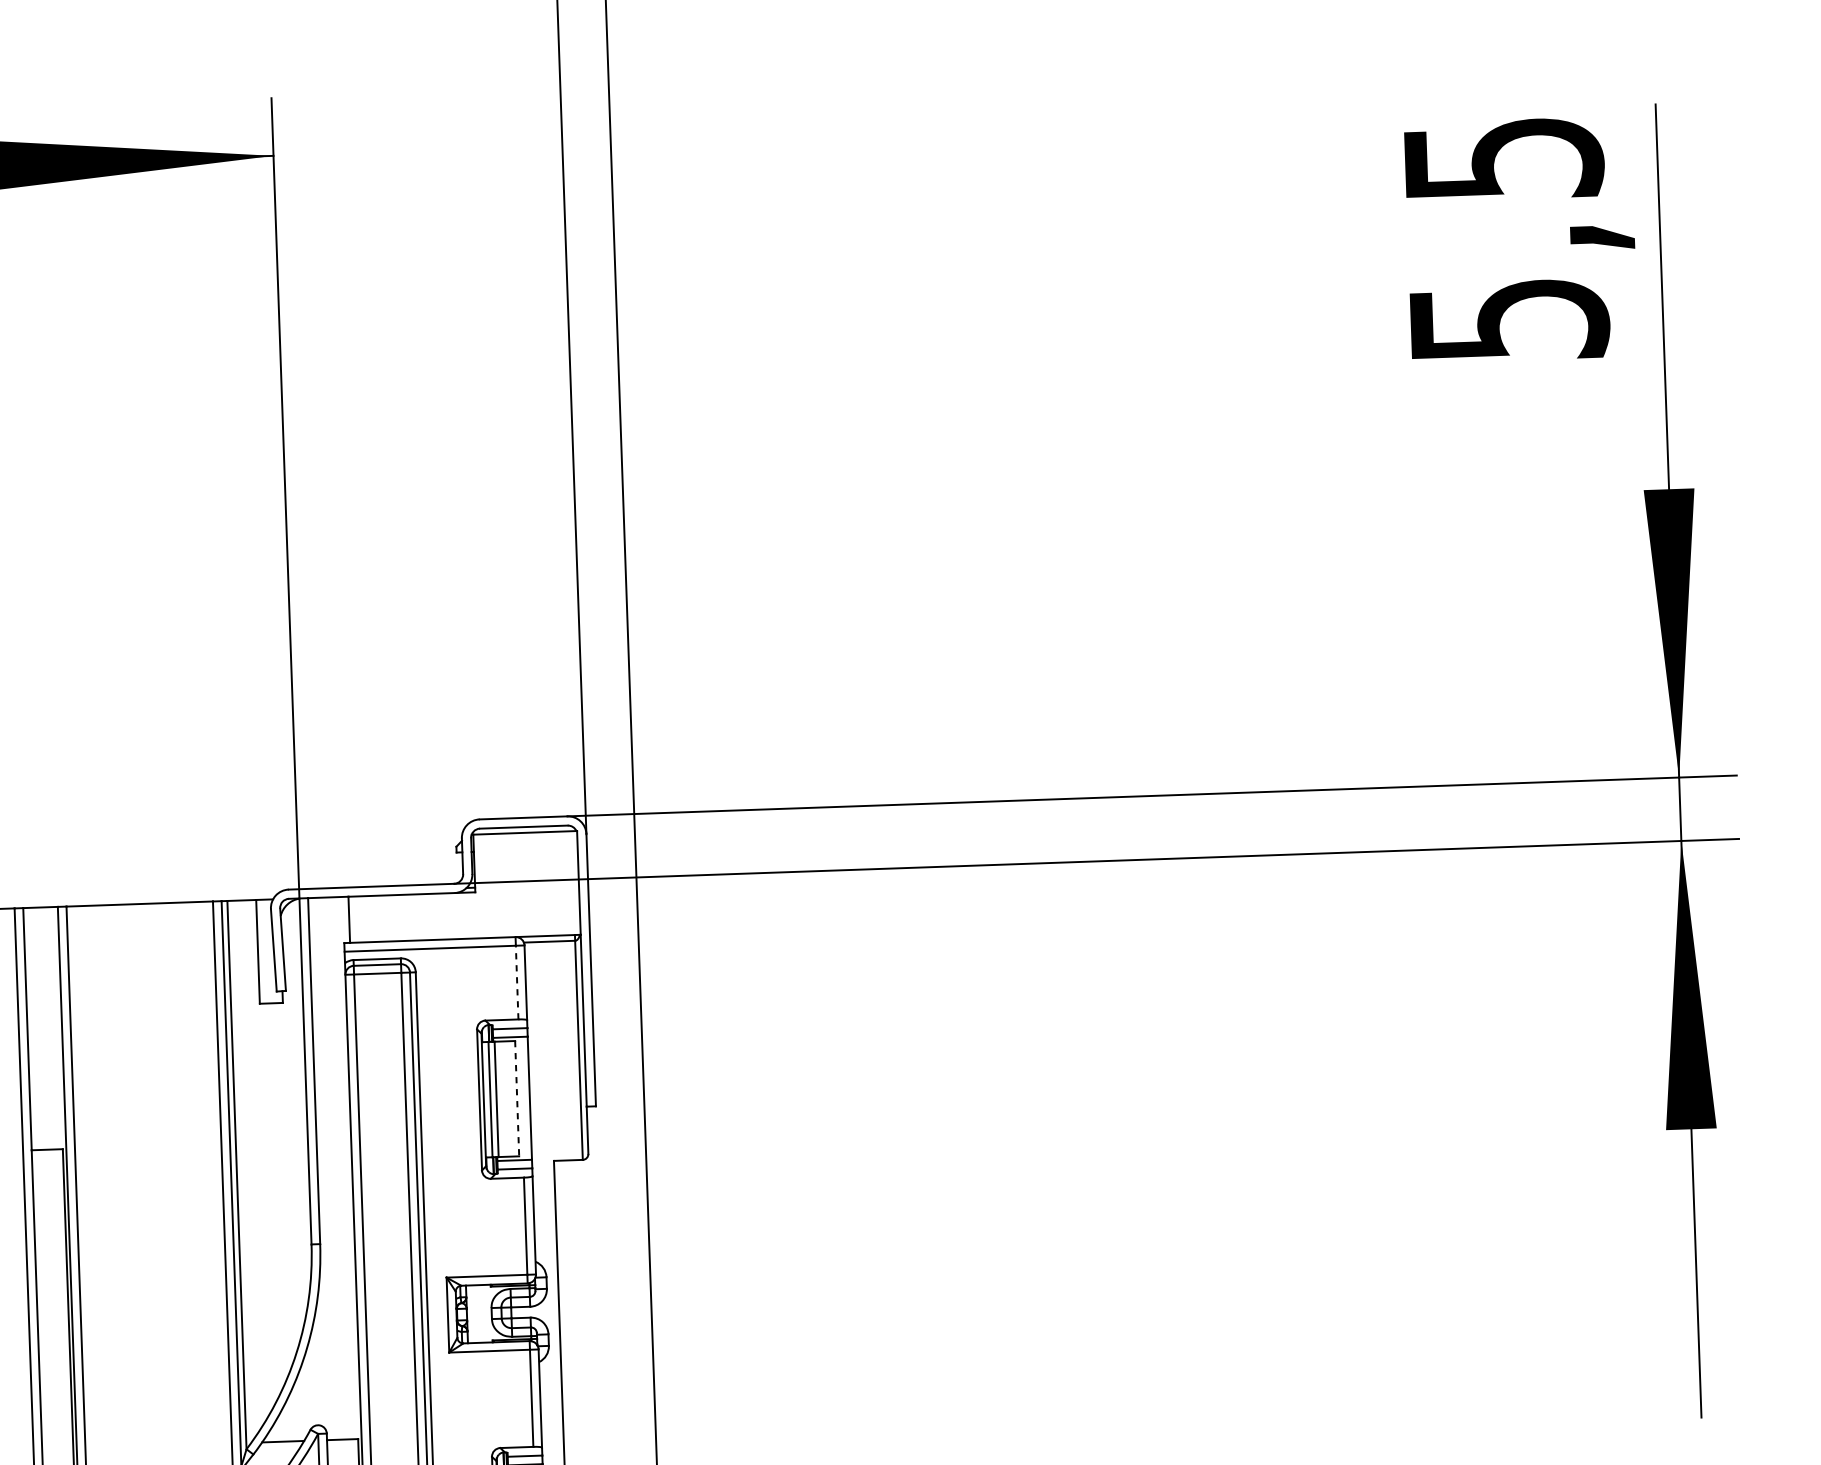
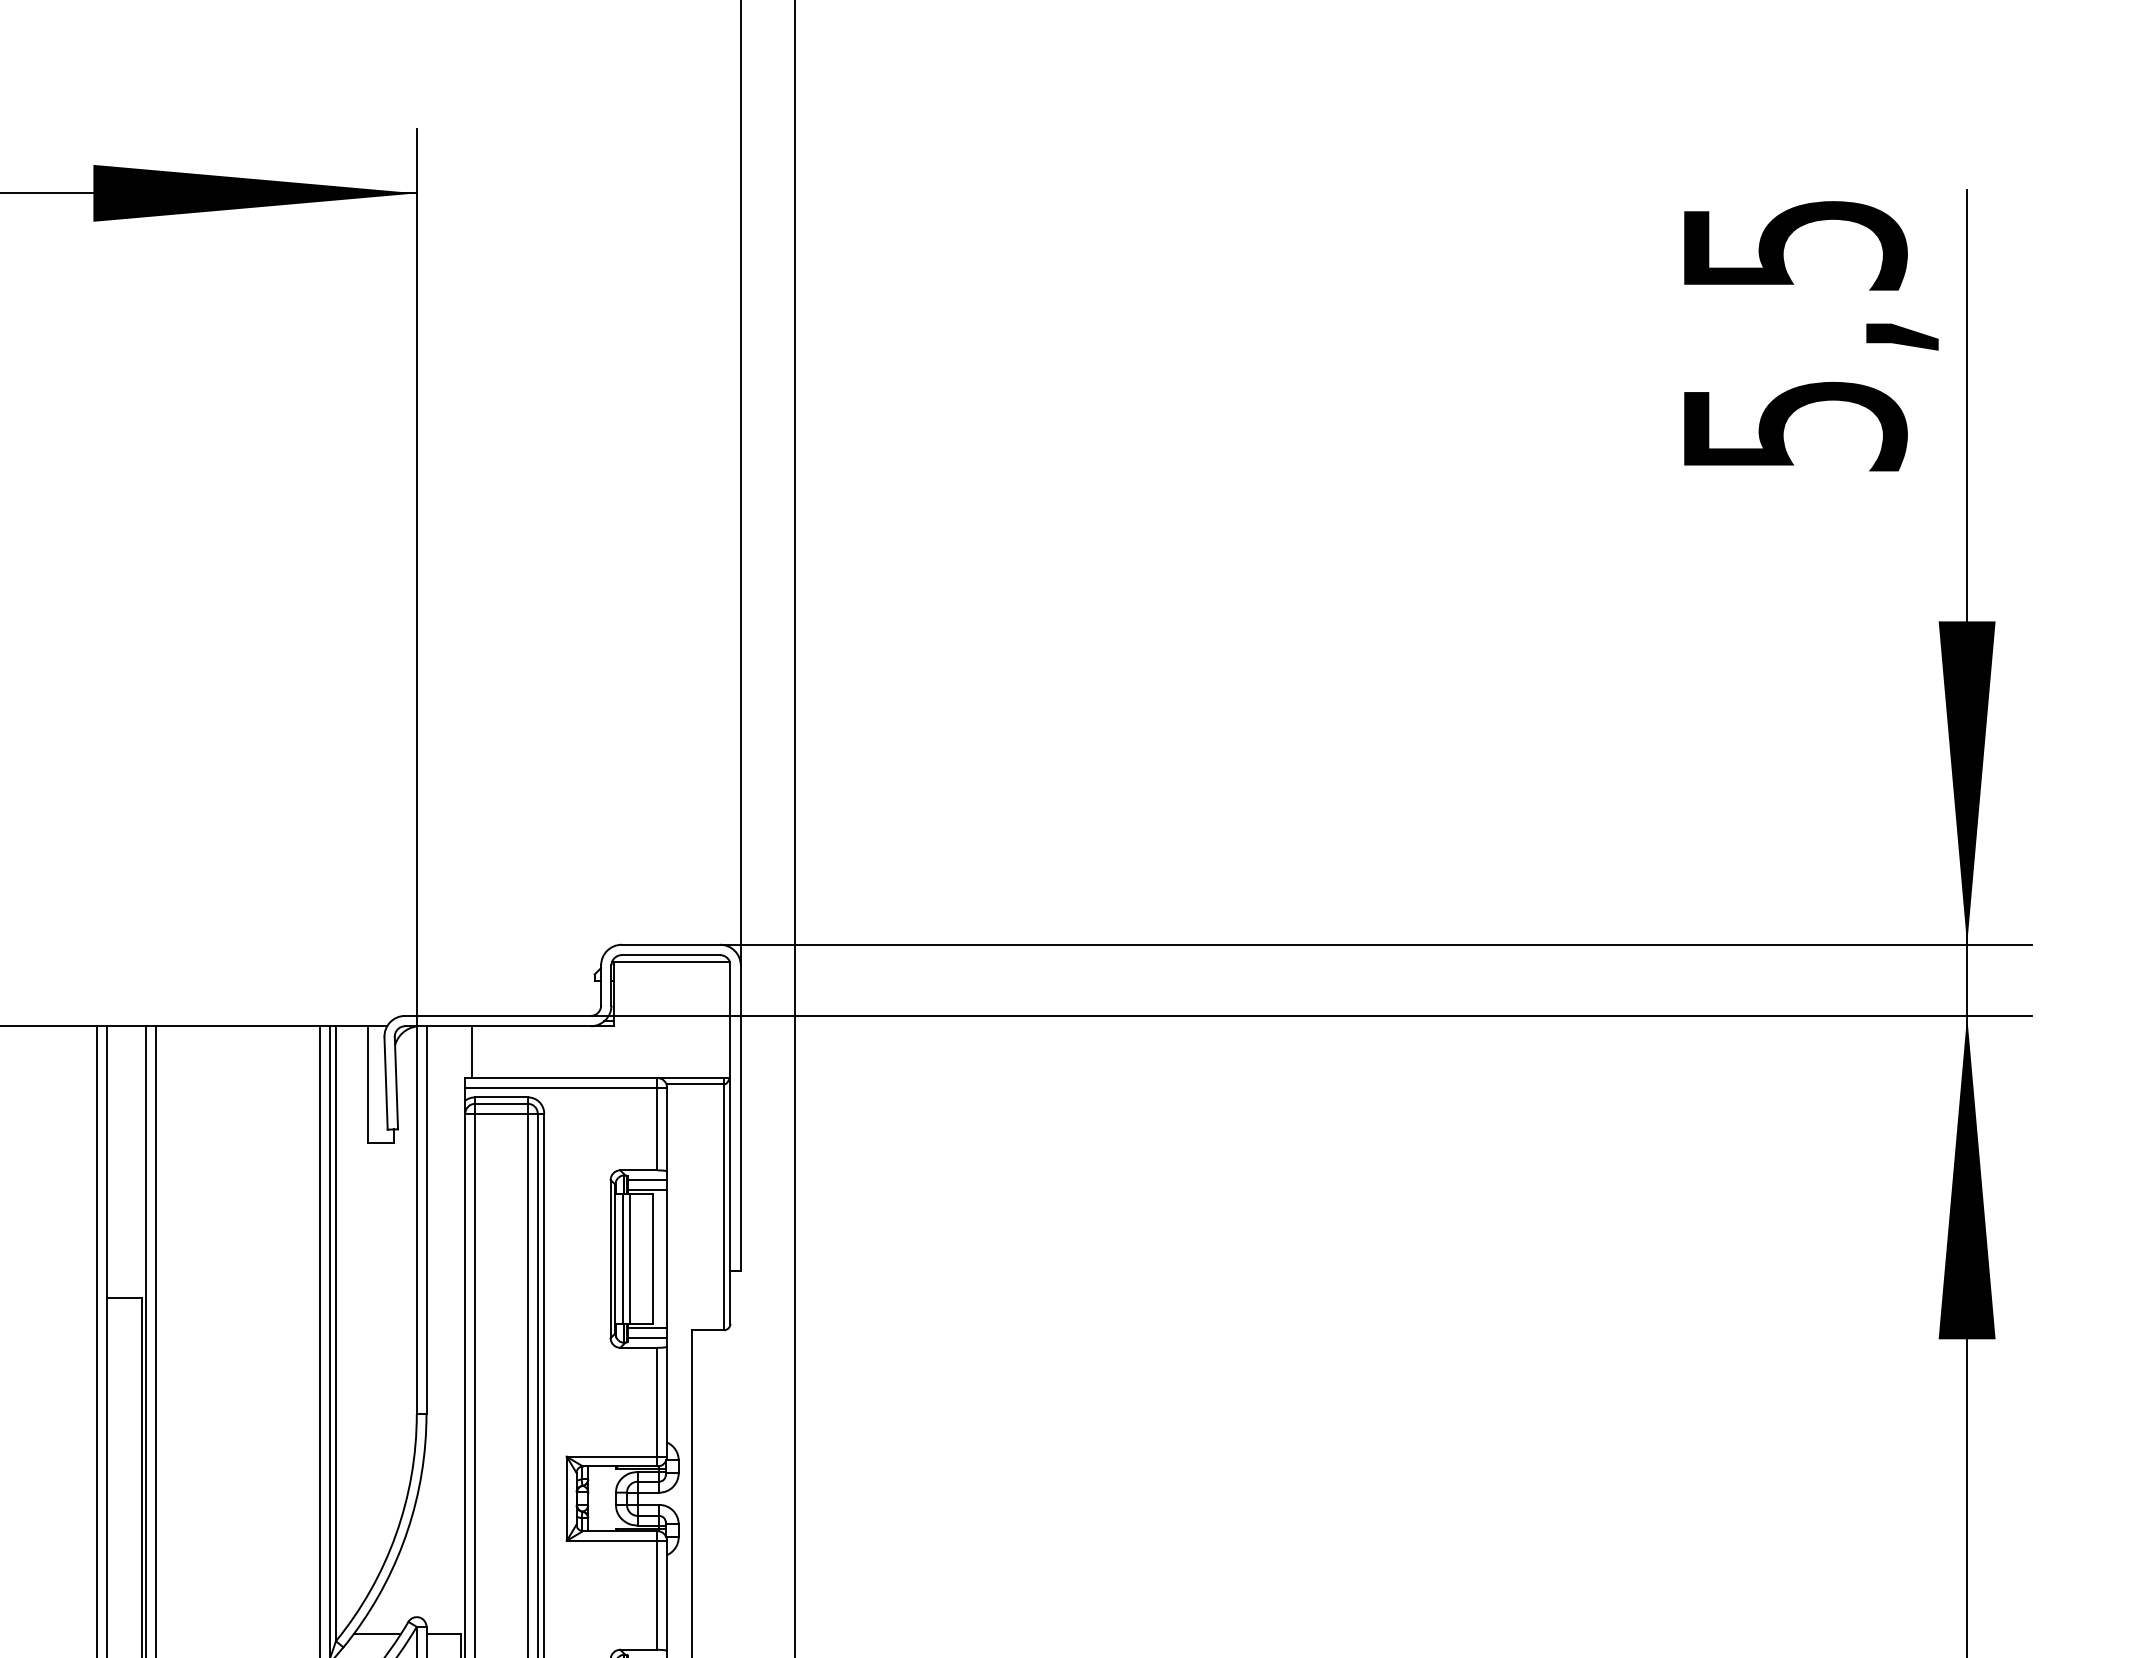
line: (517, 982) -> (657, 1128), dashed -> solid
line: (516, 1099) -> (652, 1259), dashed -> solid

